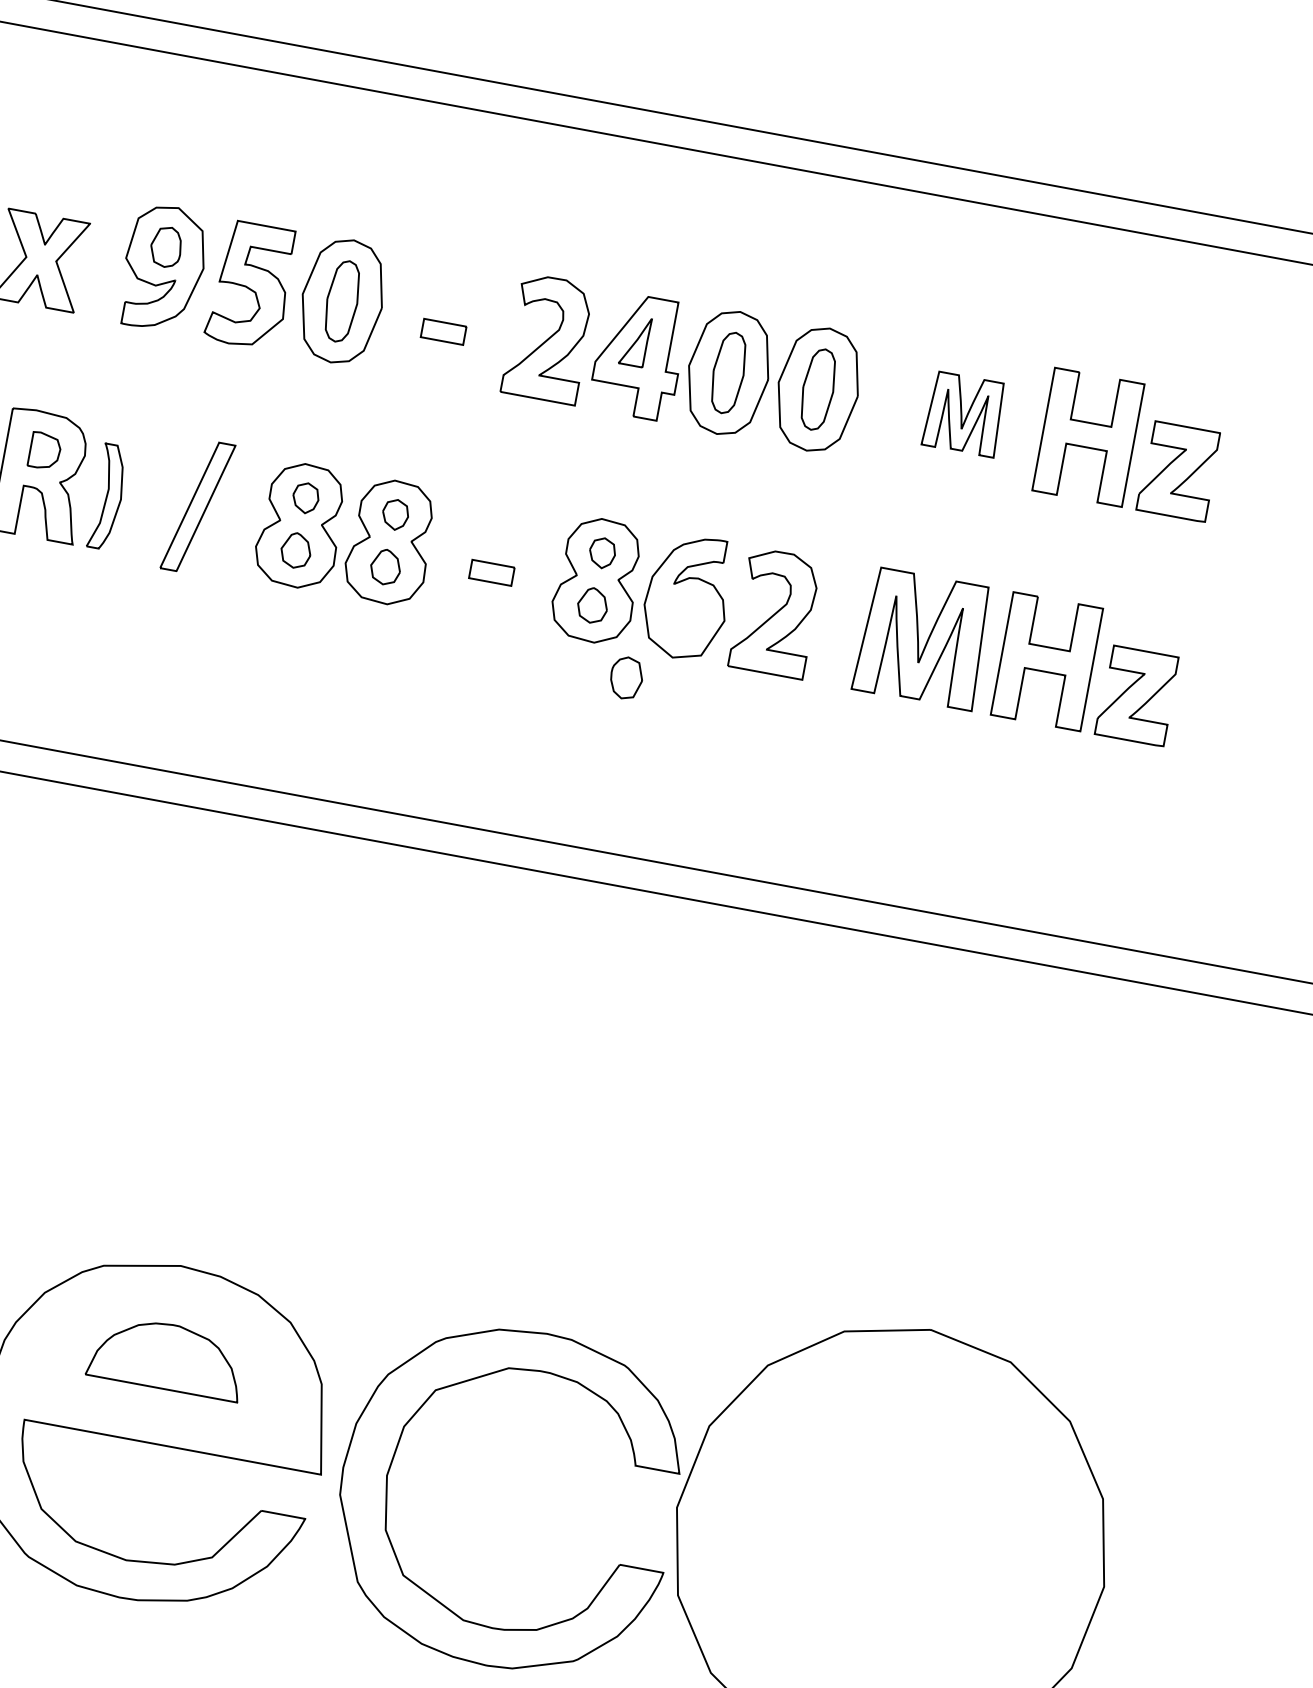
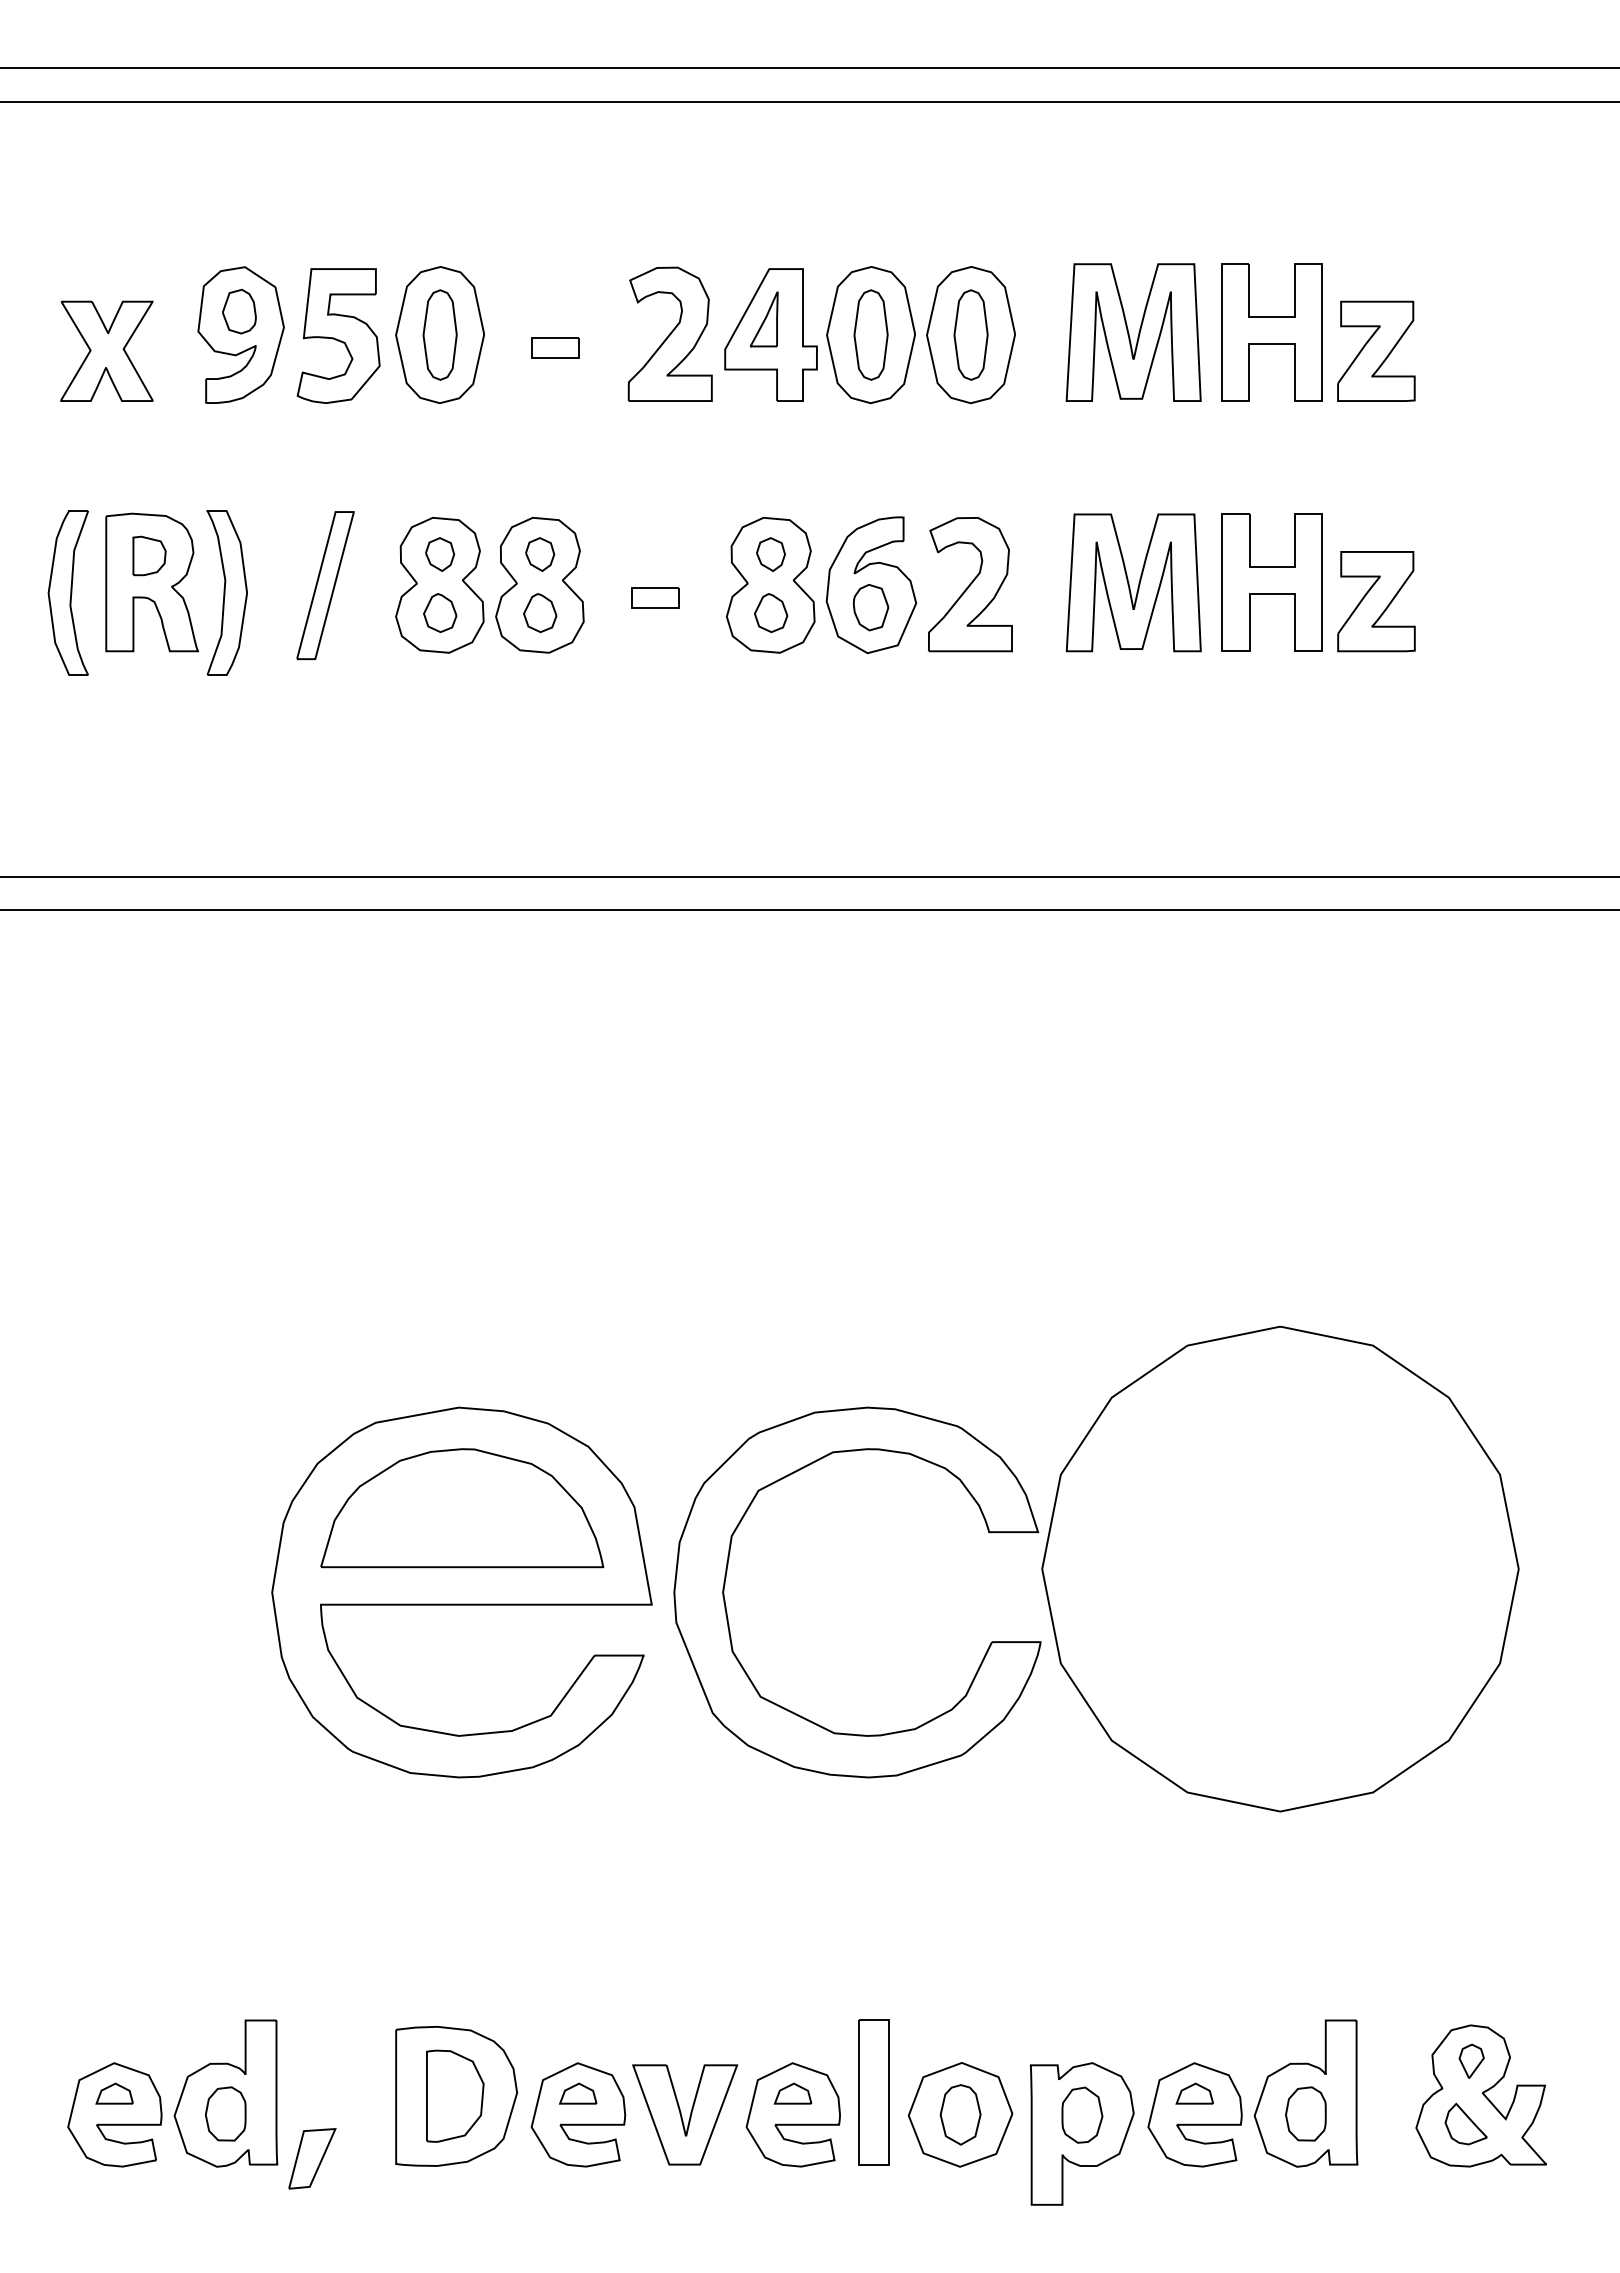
part: (964, 414) -> (1133, 332), size x1.67
part: (108, 496) -> (226, 592), size x1.43
part: (626, 677) -> (870, 607), moved
part: (167, 1356) -> (462, 1508), size x1.67

